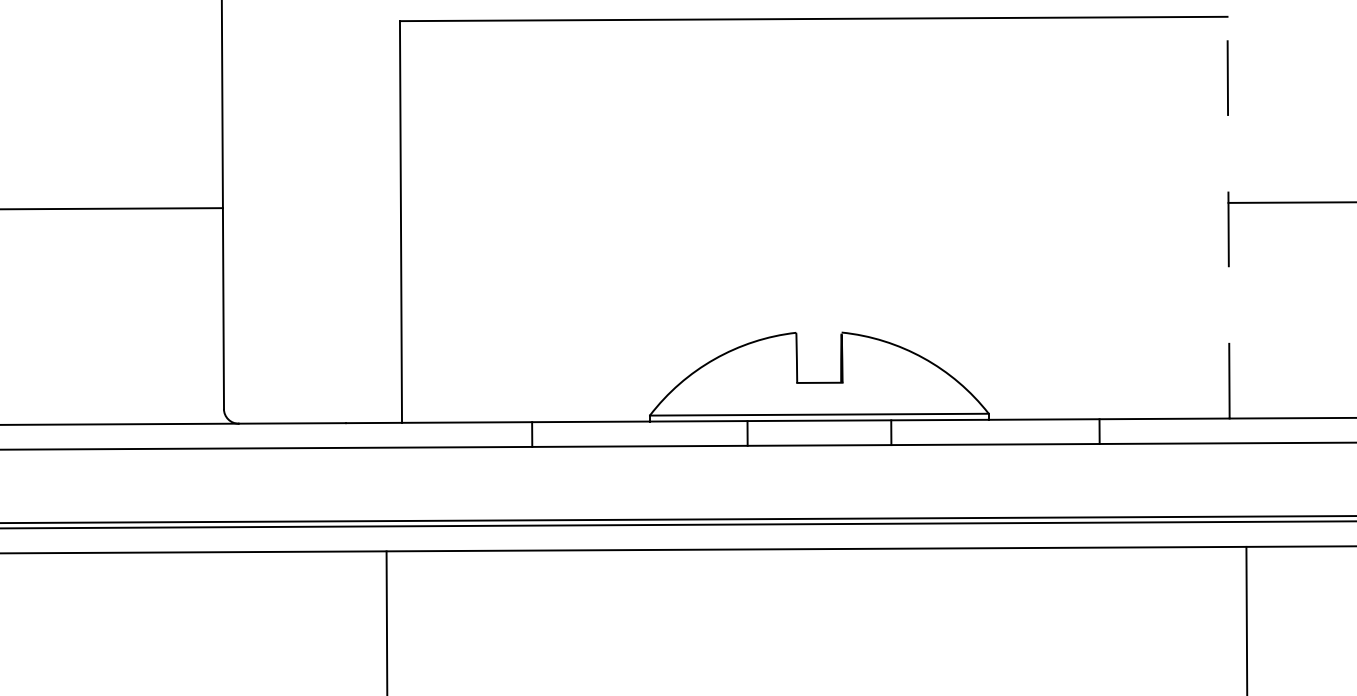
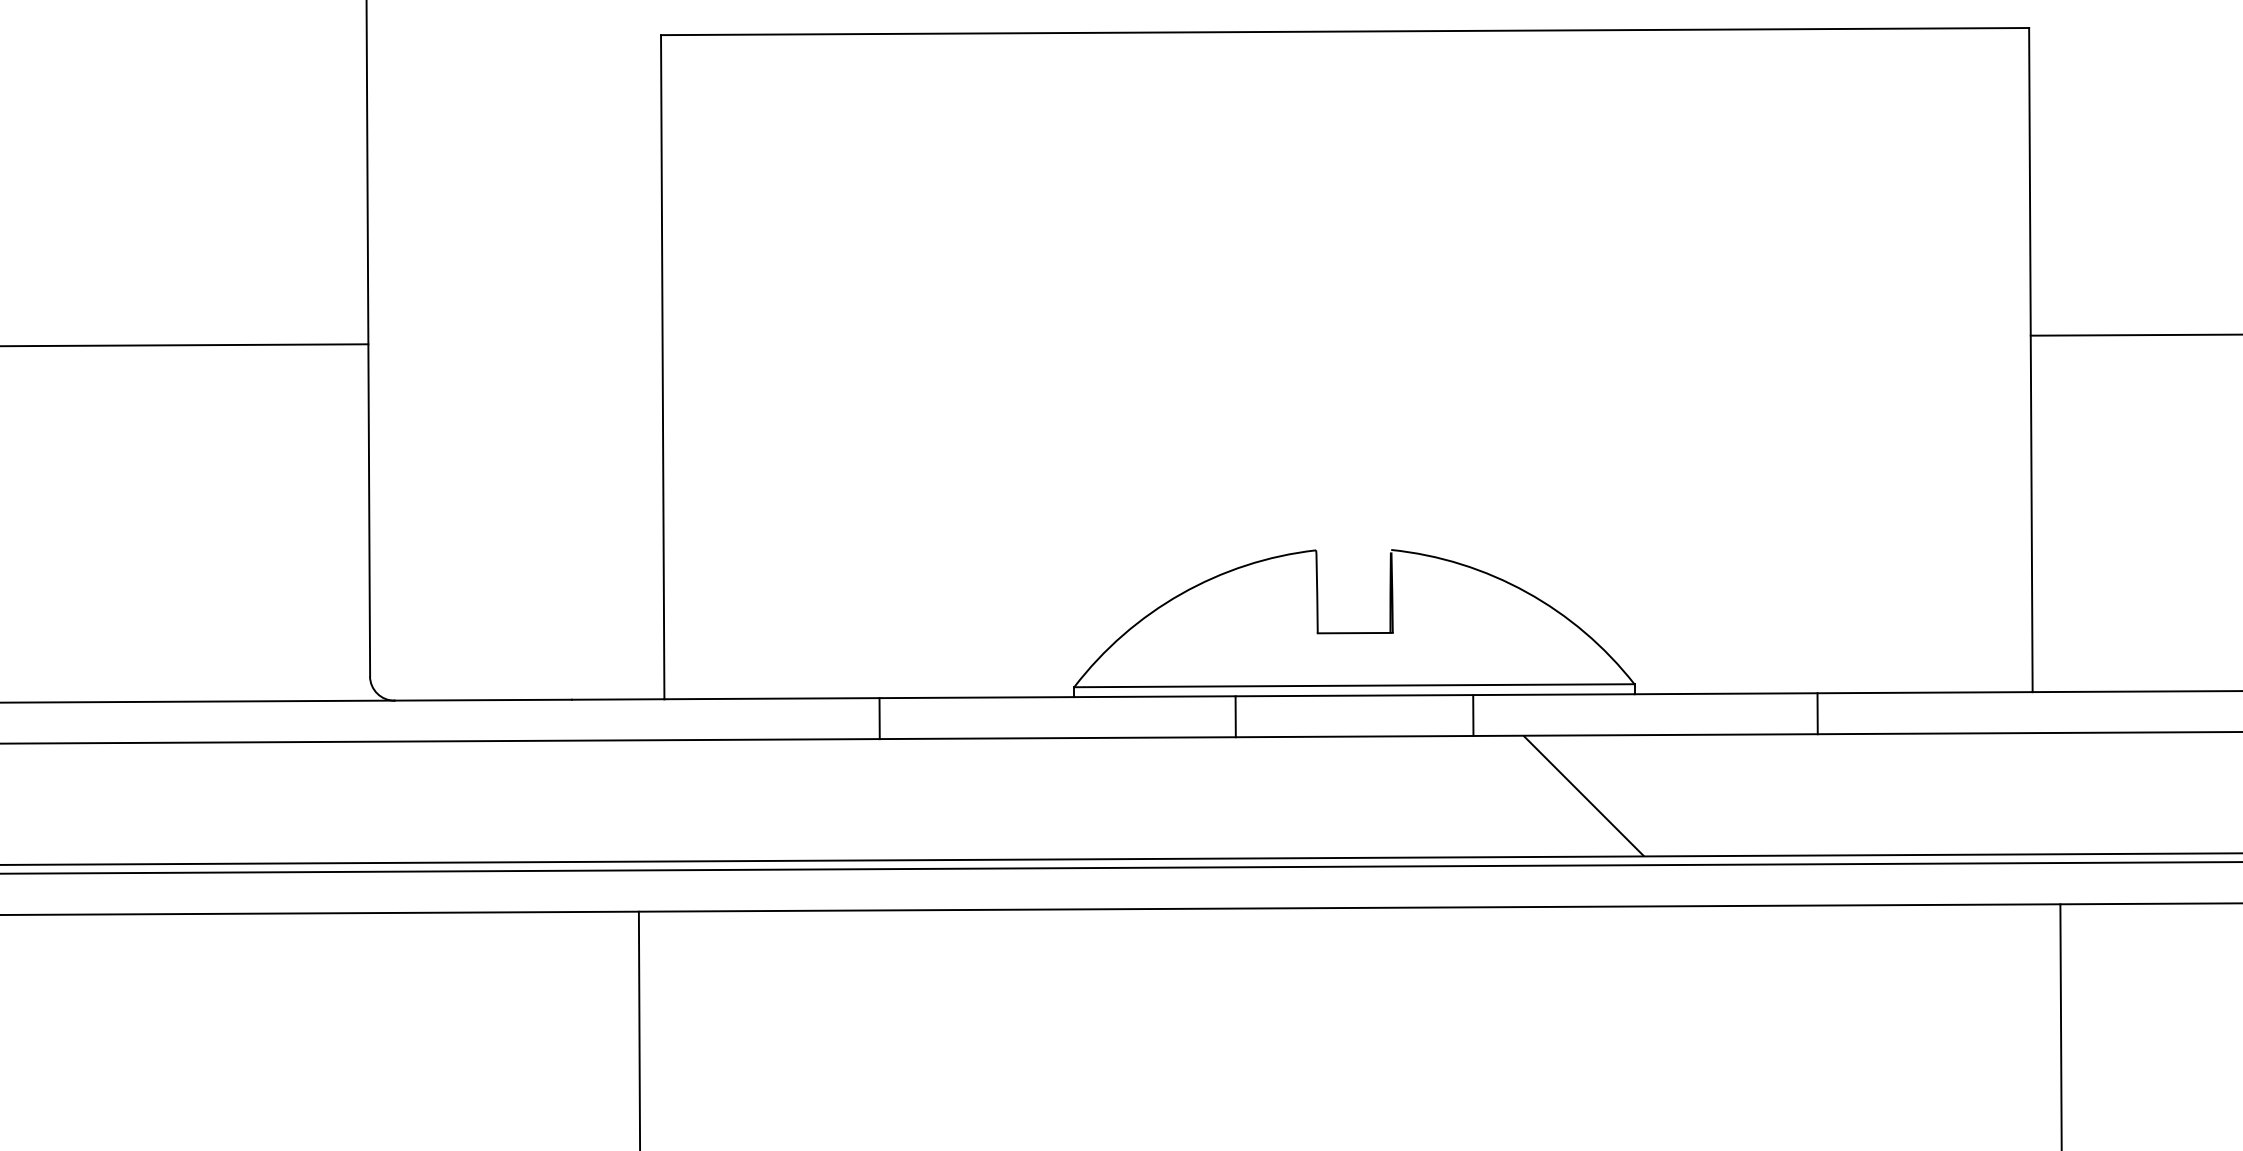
line: (1228, 217) -> (2030, 359), dashed -> solid
hatch: (957, 480) -> (1582, 794), added

